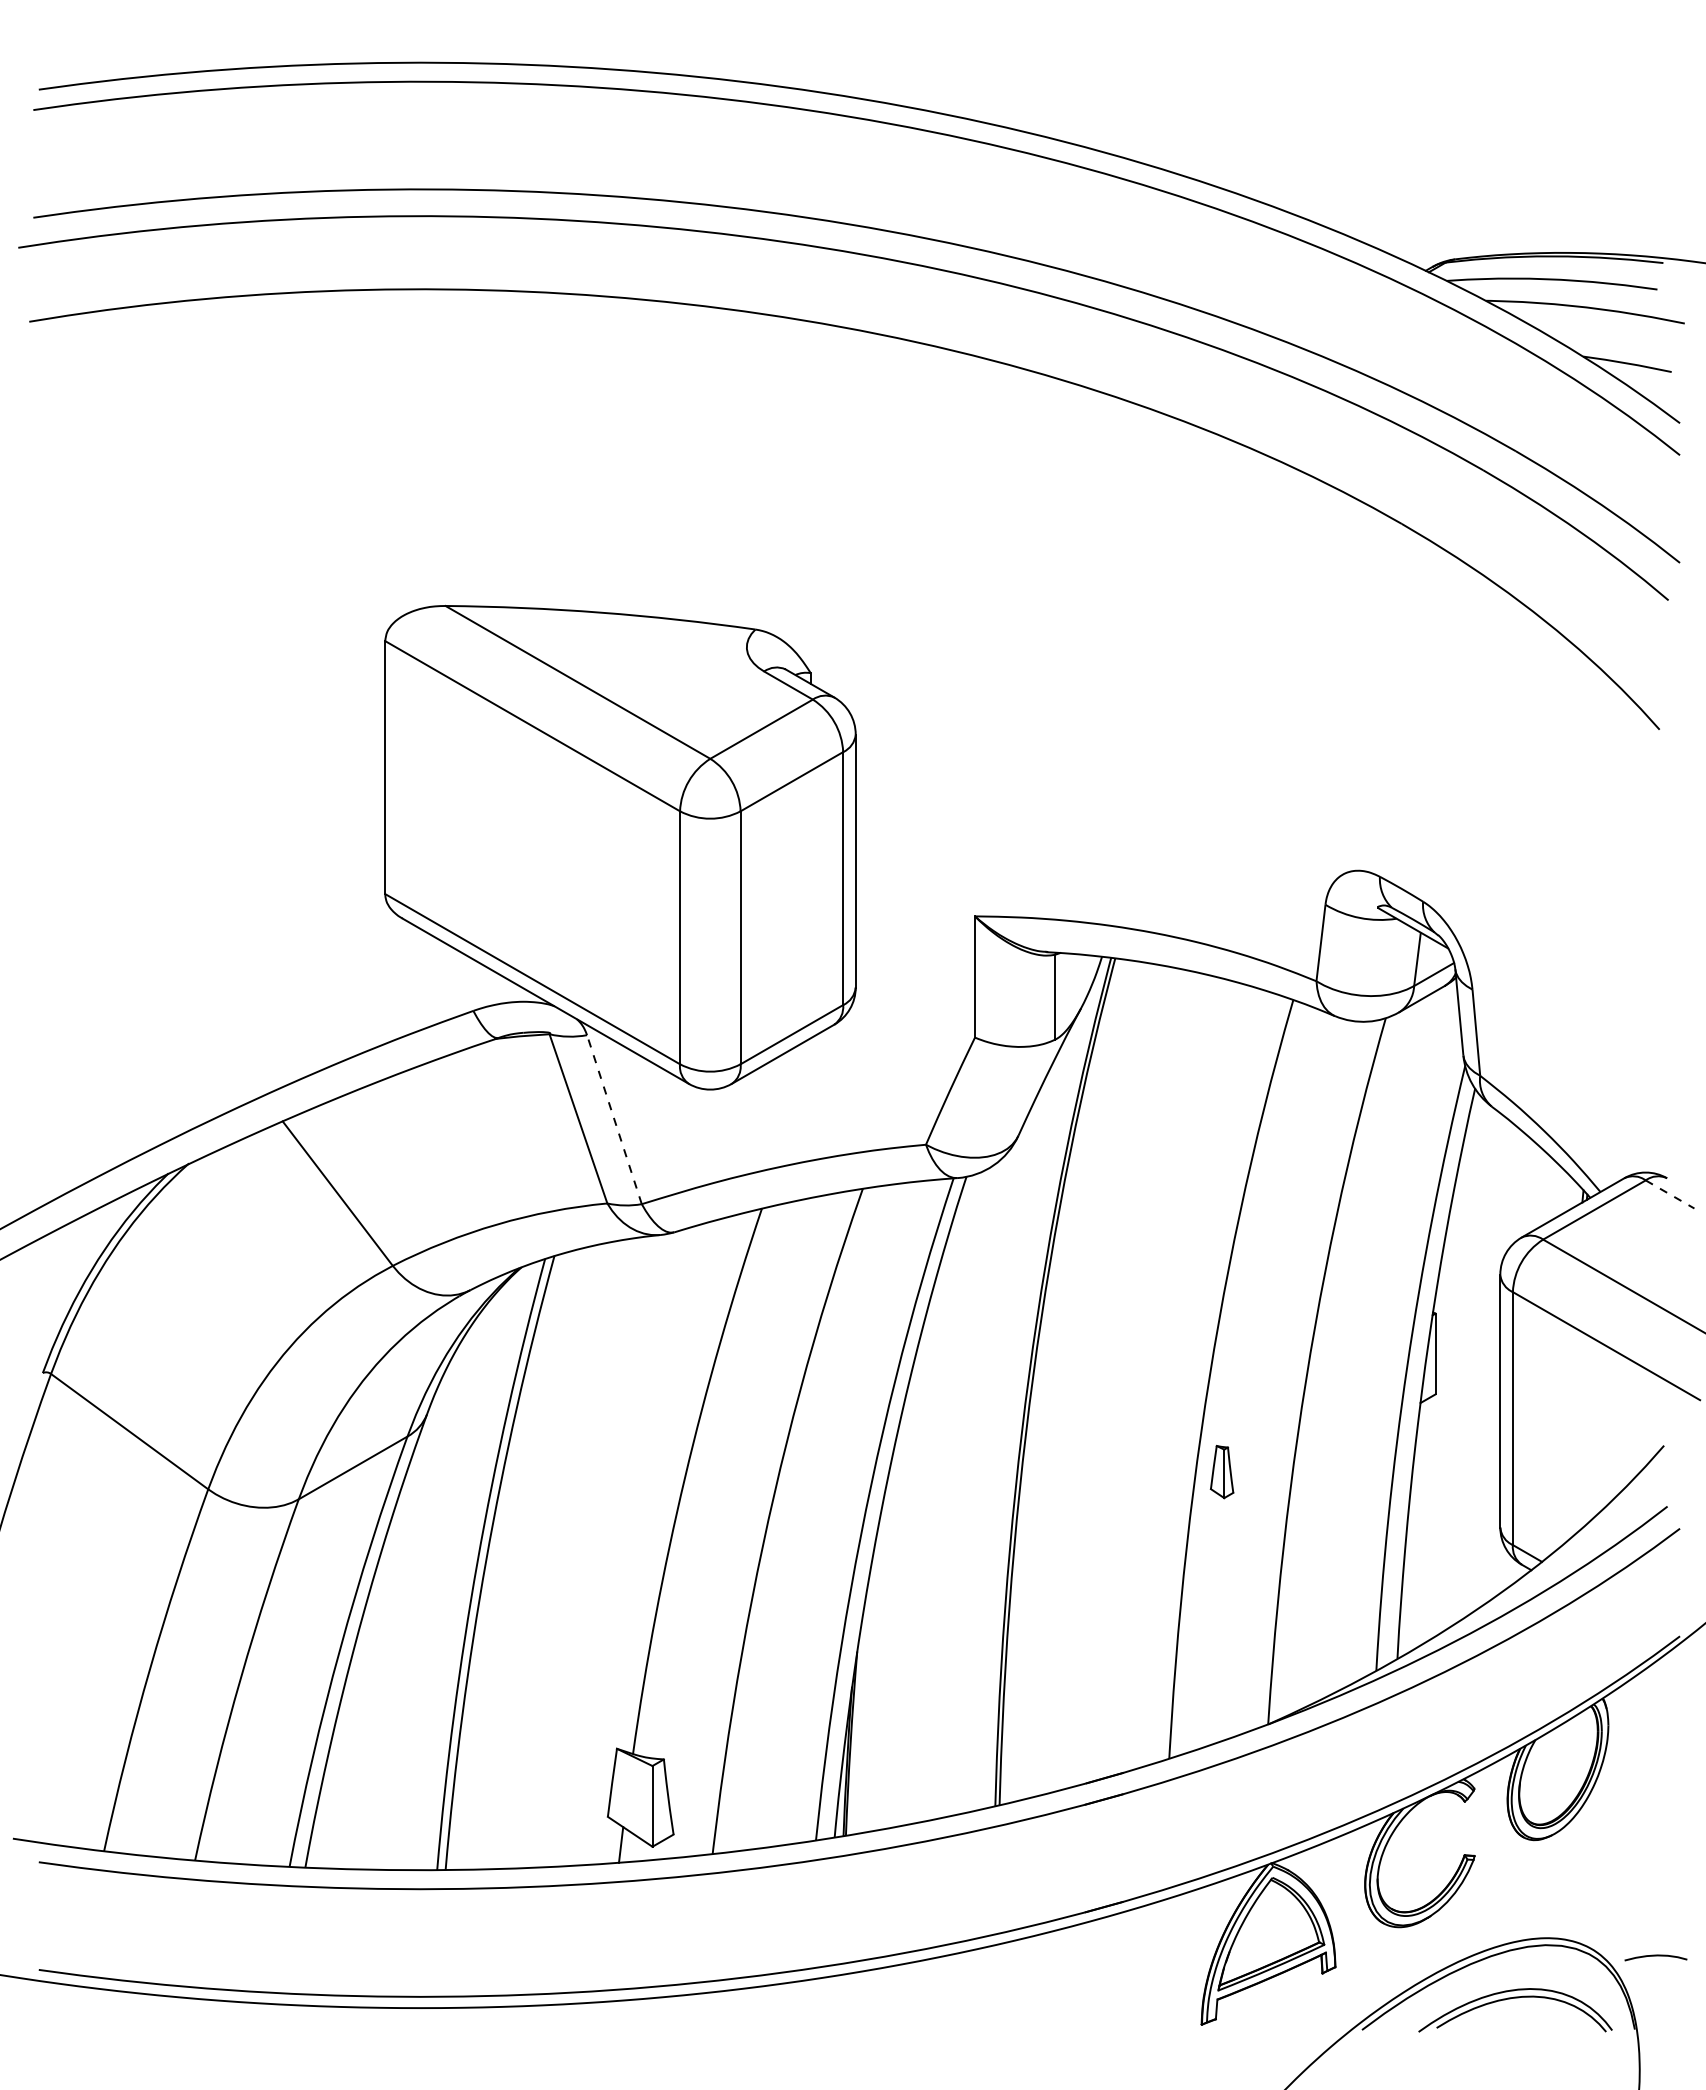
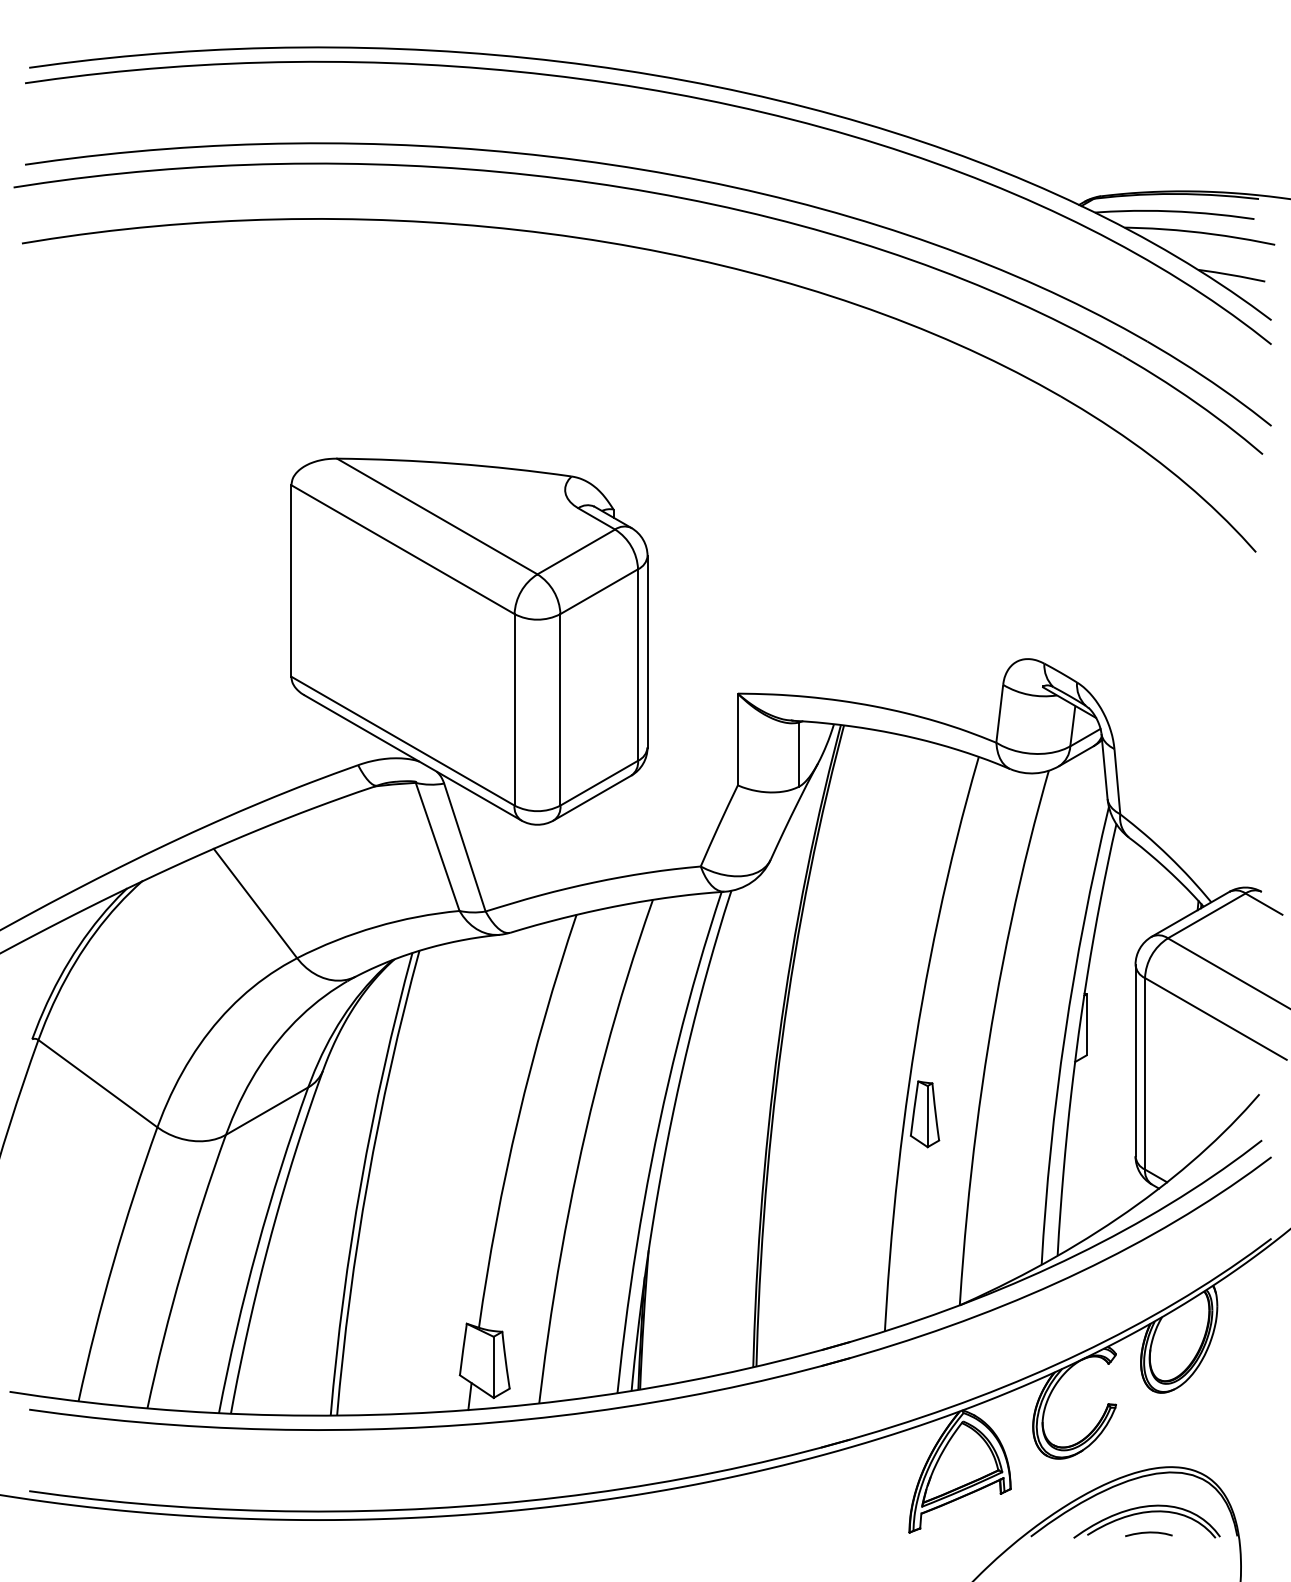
line: (614, 1119) -> (464, 847), dashed -> solid
line: (1670, 1194) -> (1264, 904), dashed -> solid
part: (1221, 1471) -> (924, 1113), size x1.67
curve: (1655, 1956) -> (1148, 1533), moved

